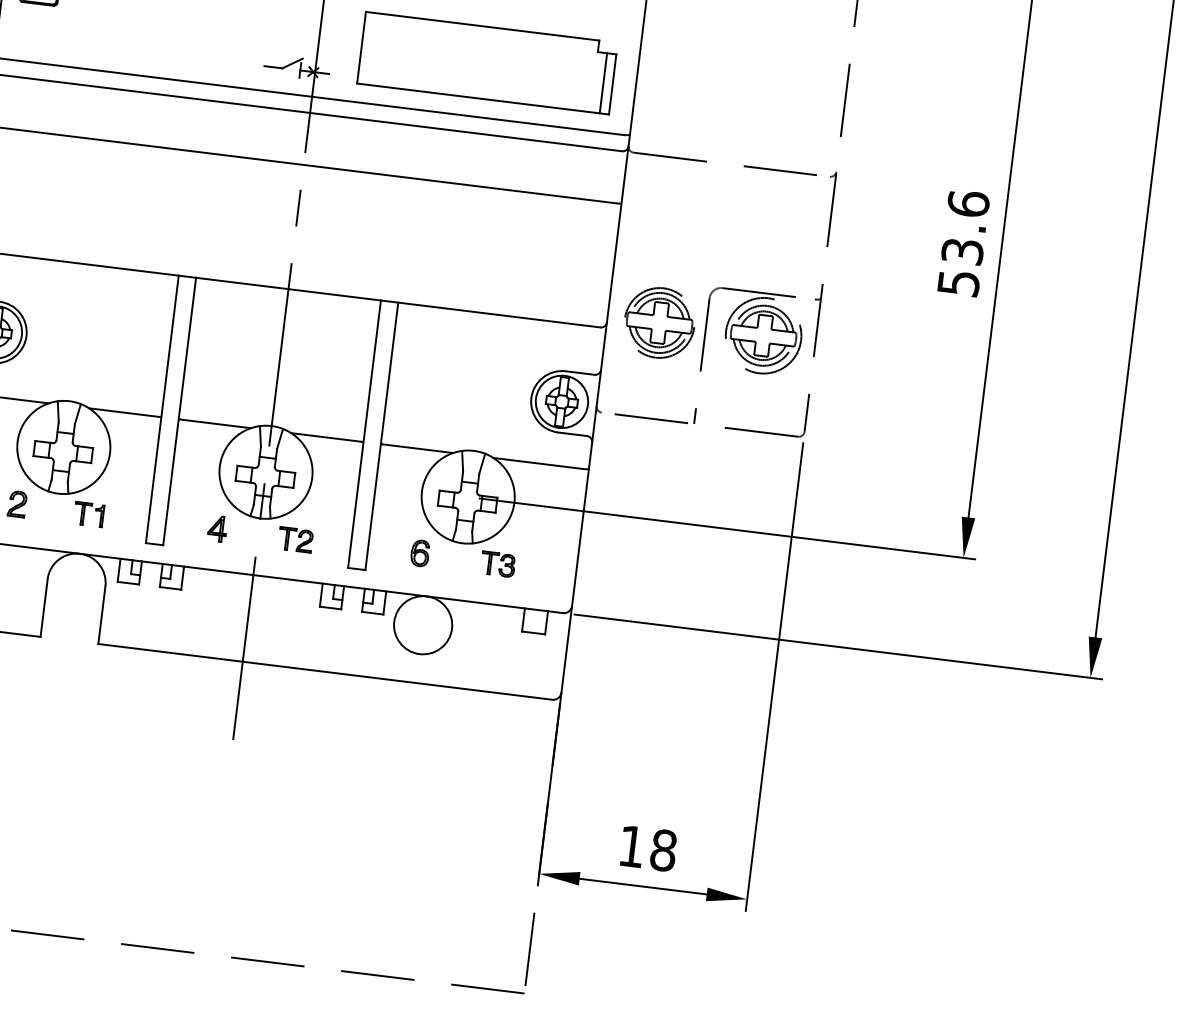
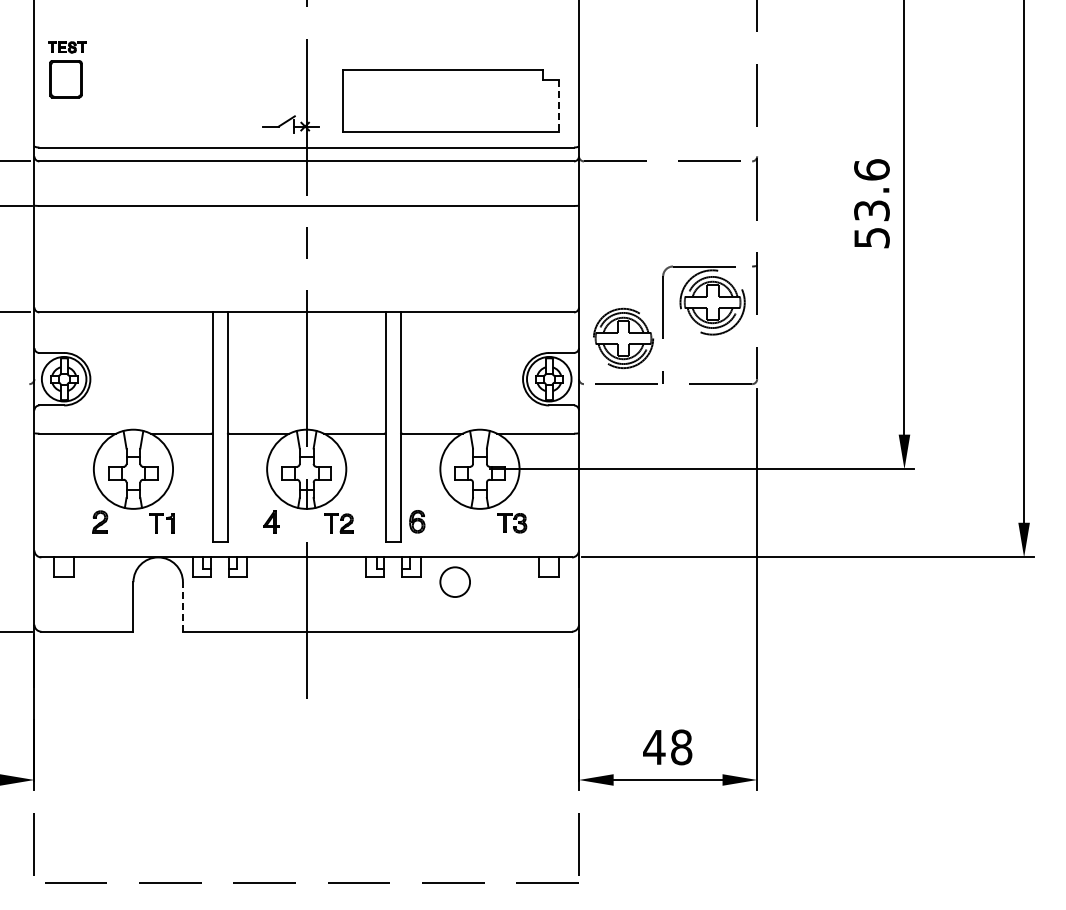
line: (603, 82) -> (551, 105), removed
line: (613, 83) -> (559, 105), solid -> dashed
part: (659, 323) -> (623, 338), moved
part: (420, 553) -> (417, 521), moved
line: (101, 614) -> (182, 606), solid -> dashed
circle: (422, 624) -> (454, 581), size x0.6
text: (632, 846) -> (654, 747), 18 -> 48

